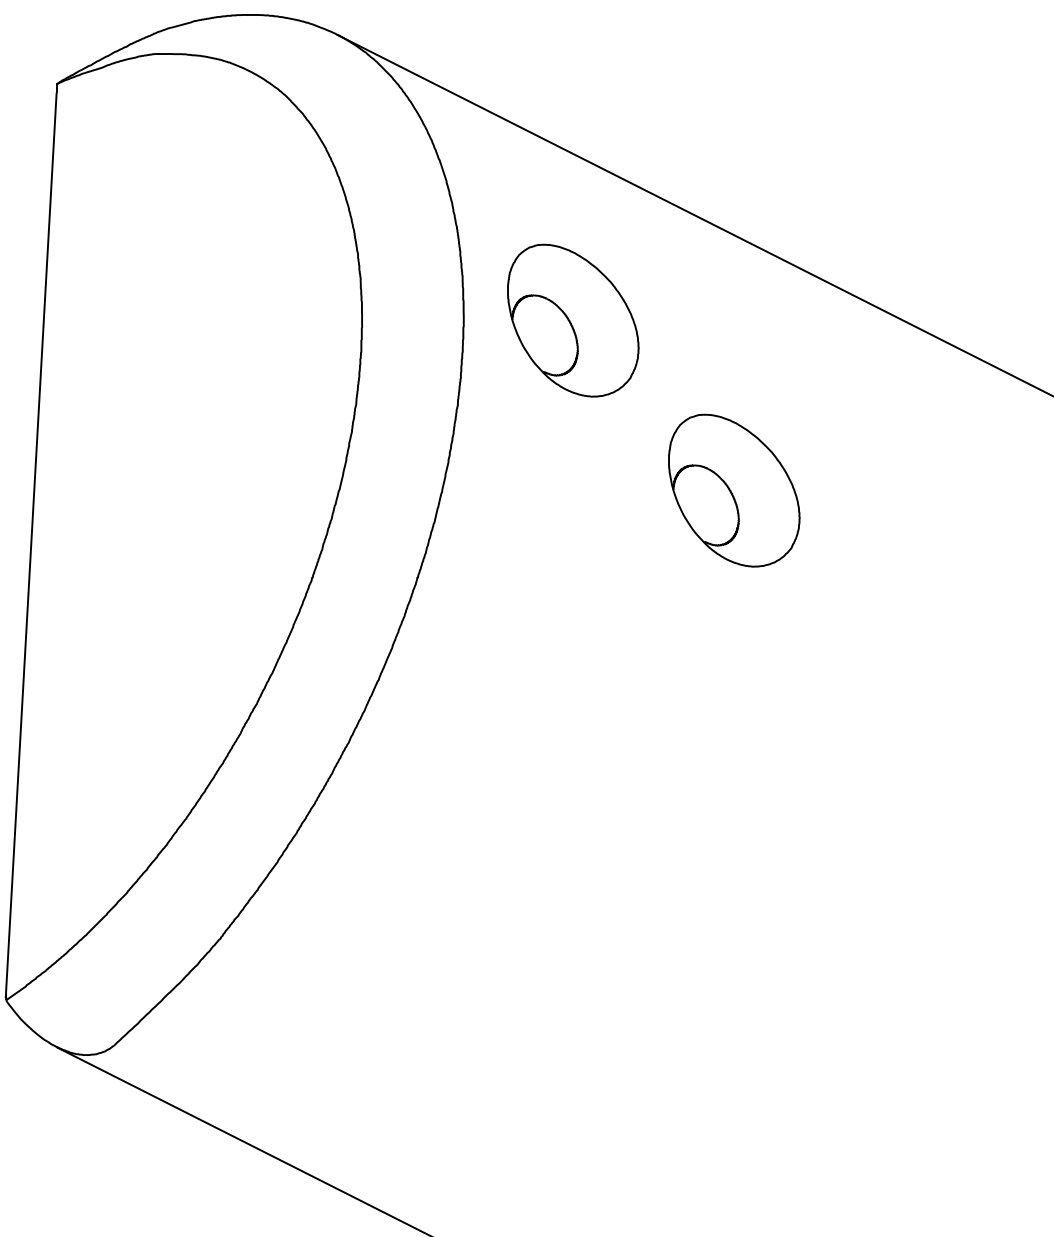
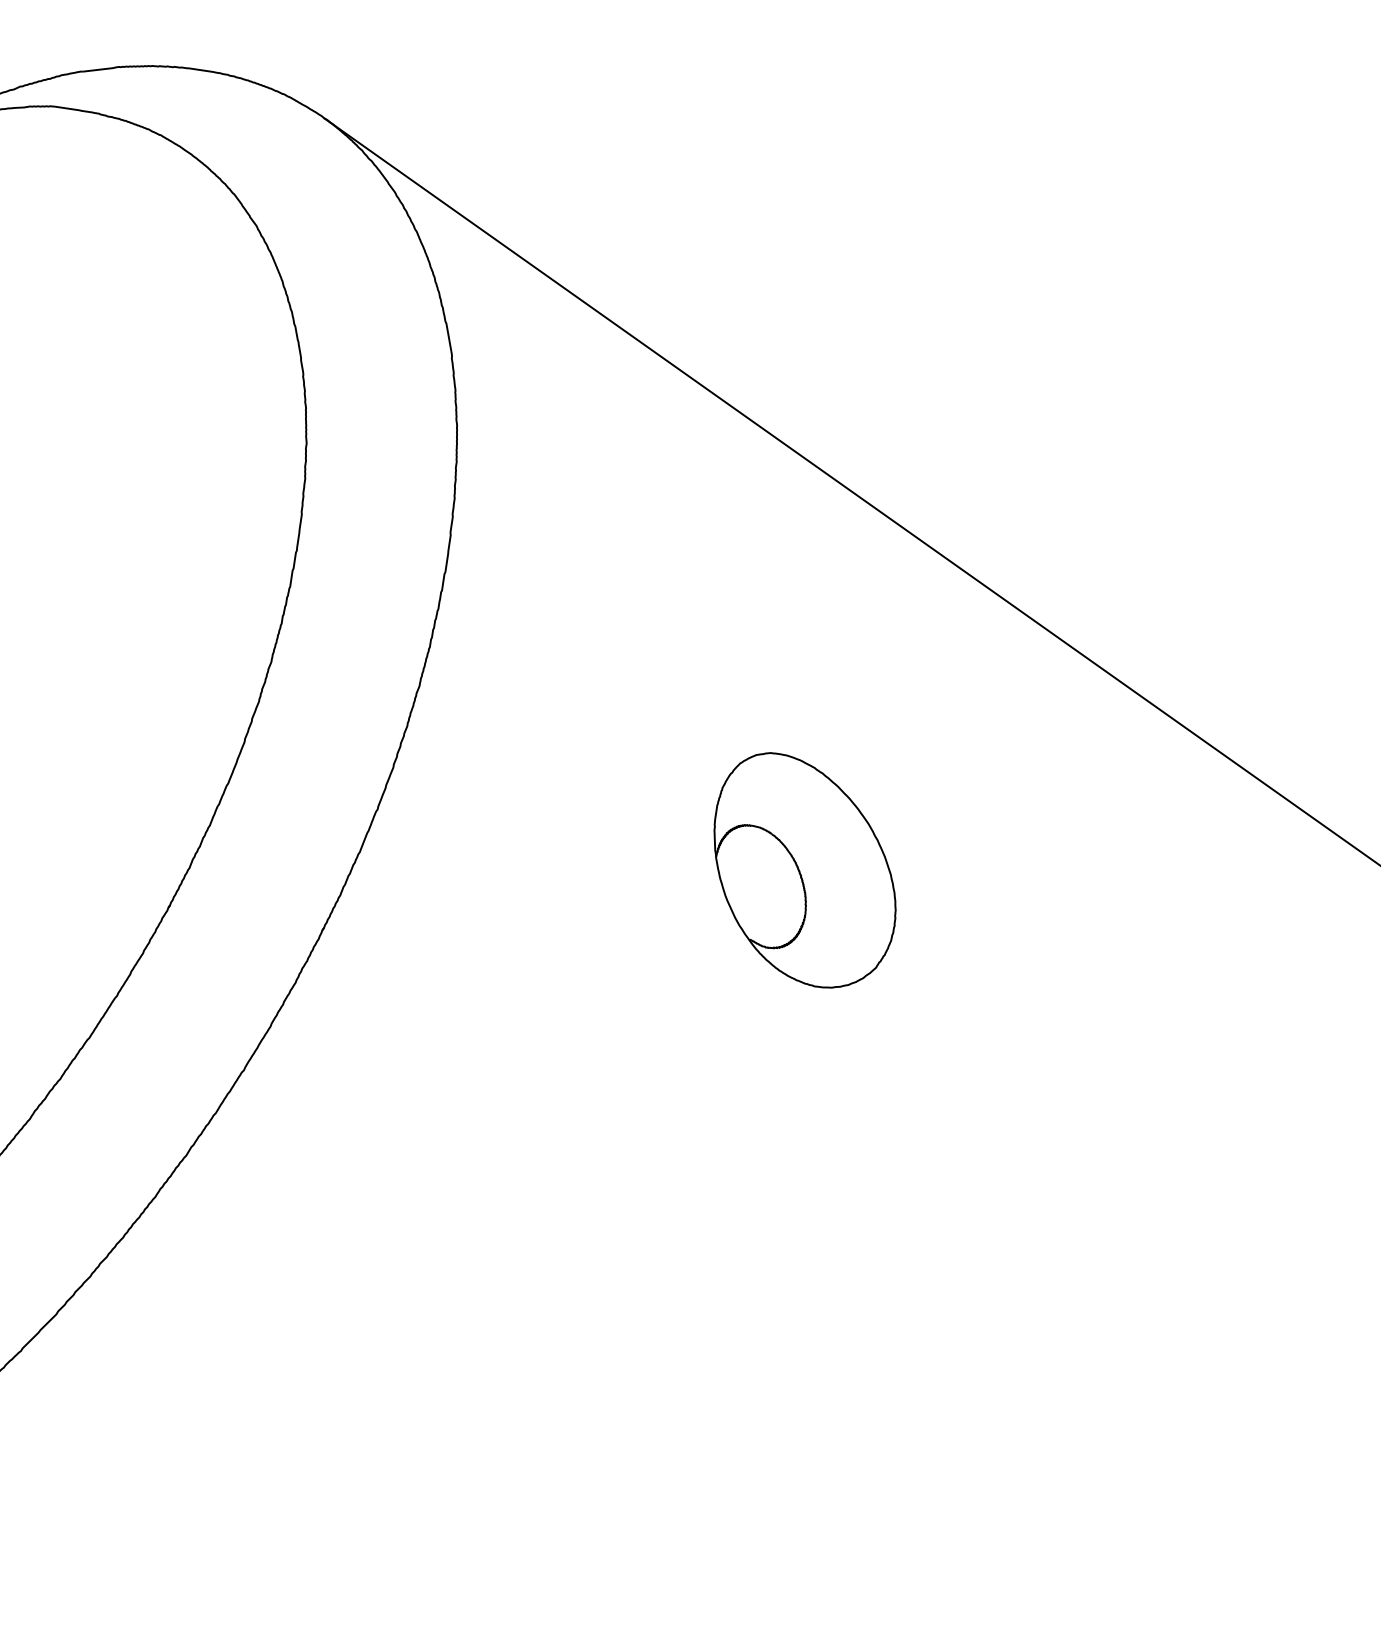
part: (573, 320) -> (607, 587), removed

